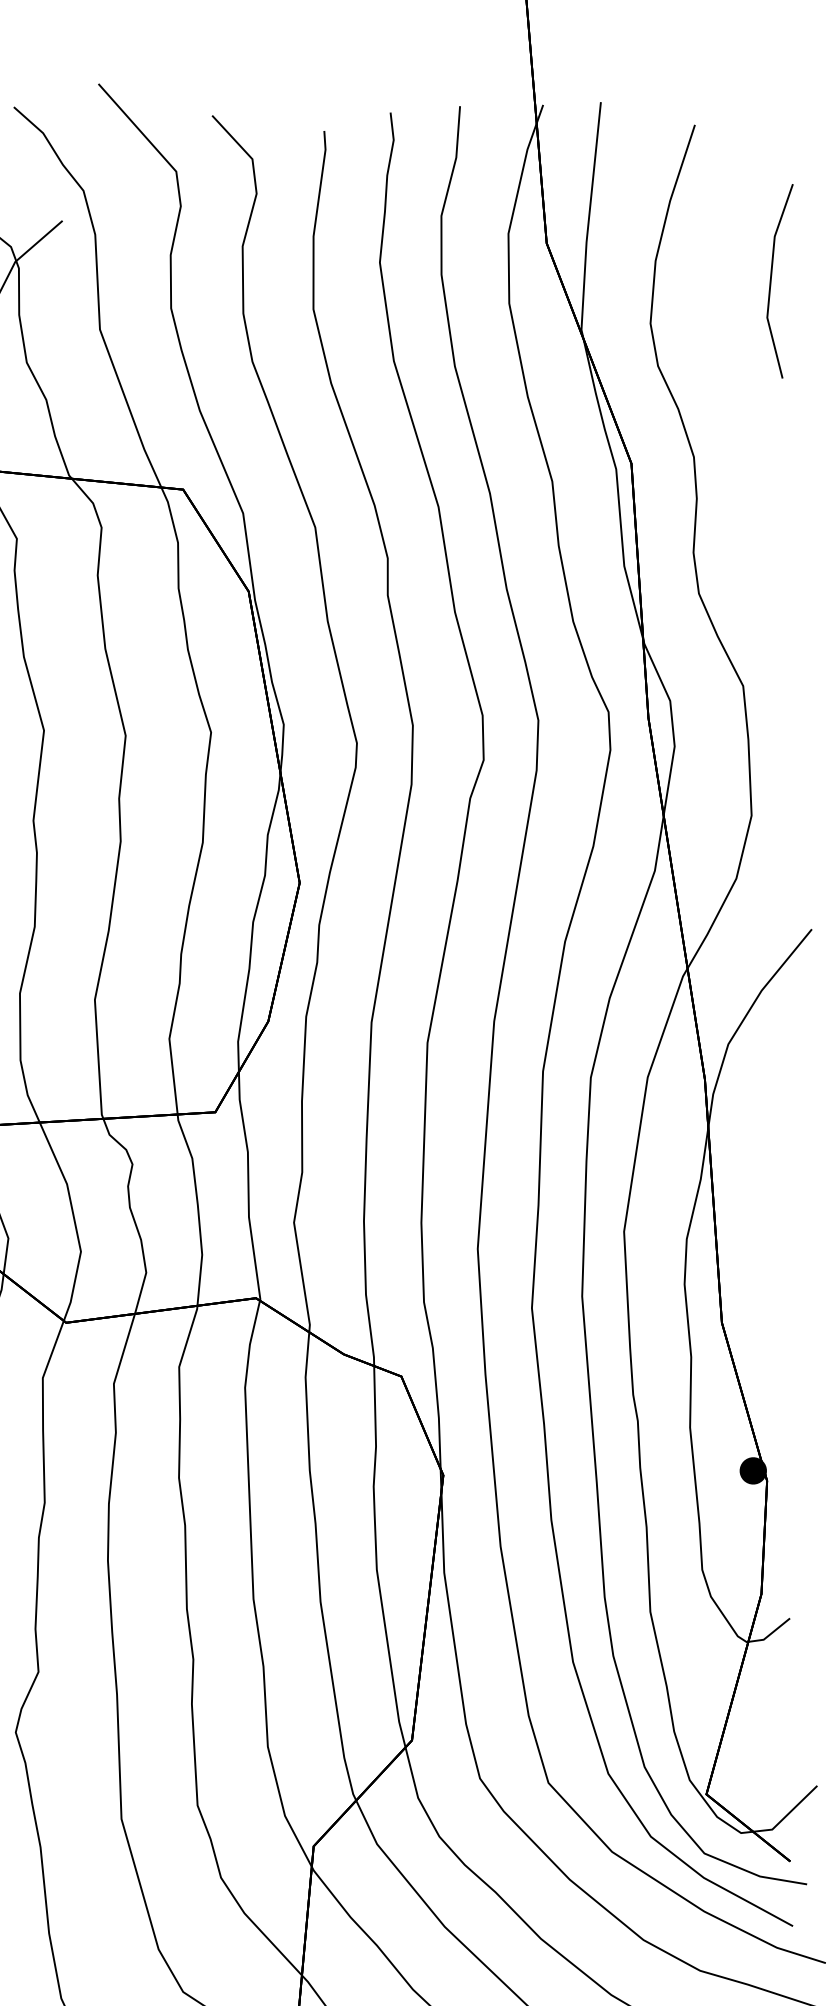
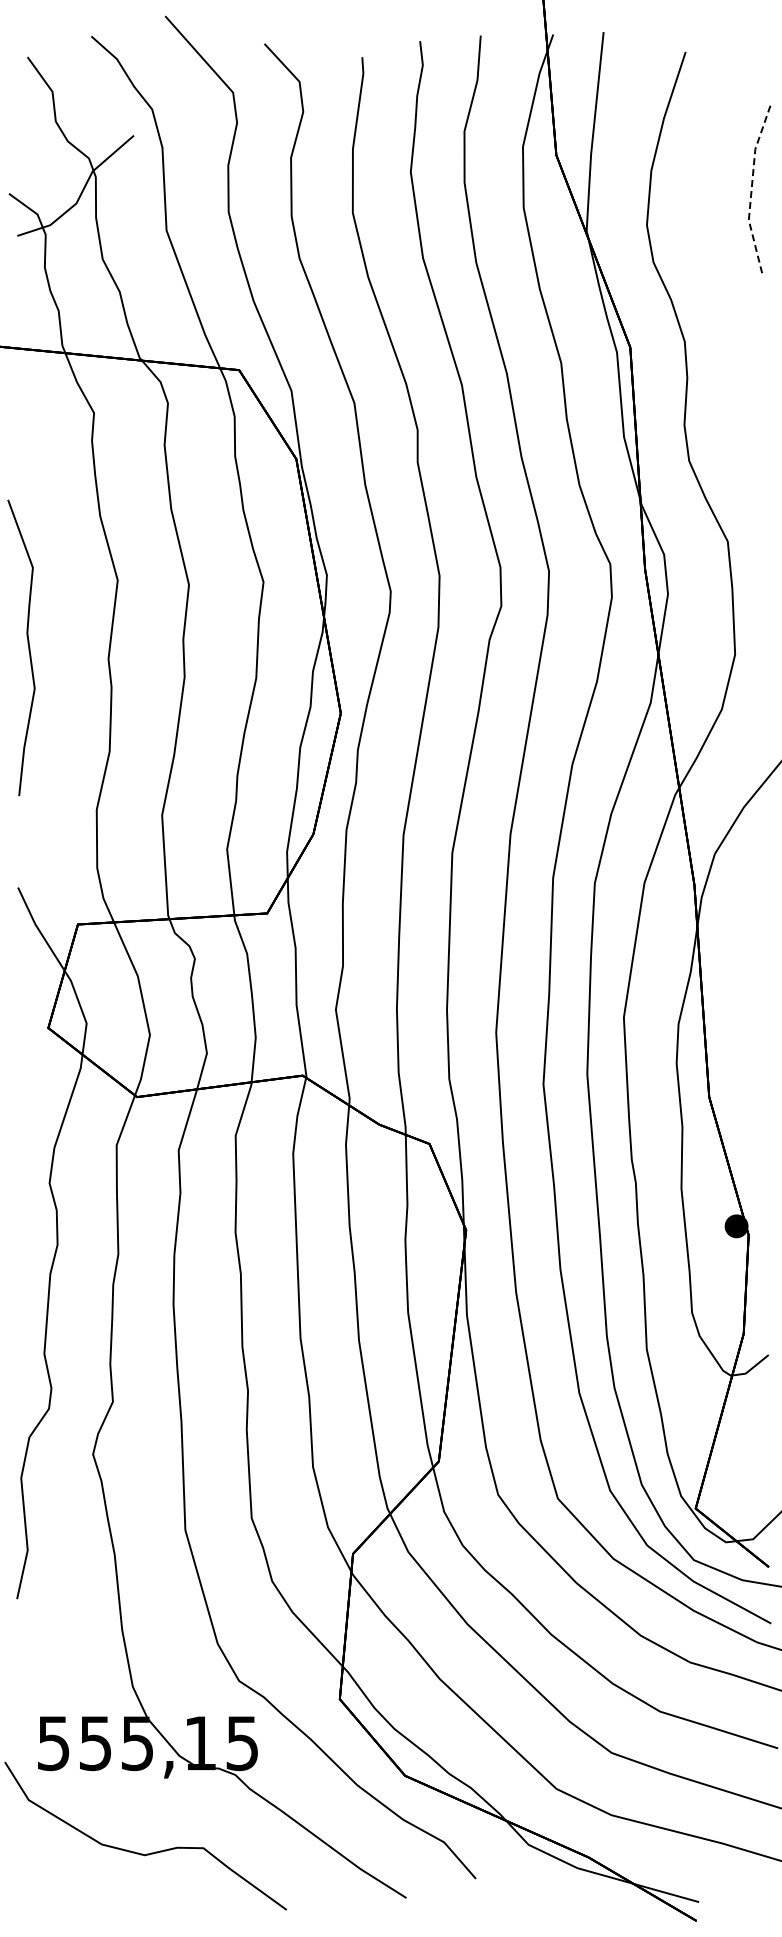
line: (770, 280) -> (751, 187), solid -> dashed

